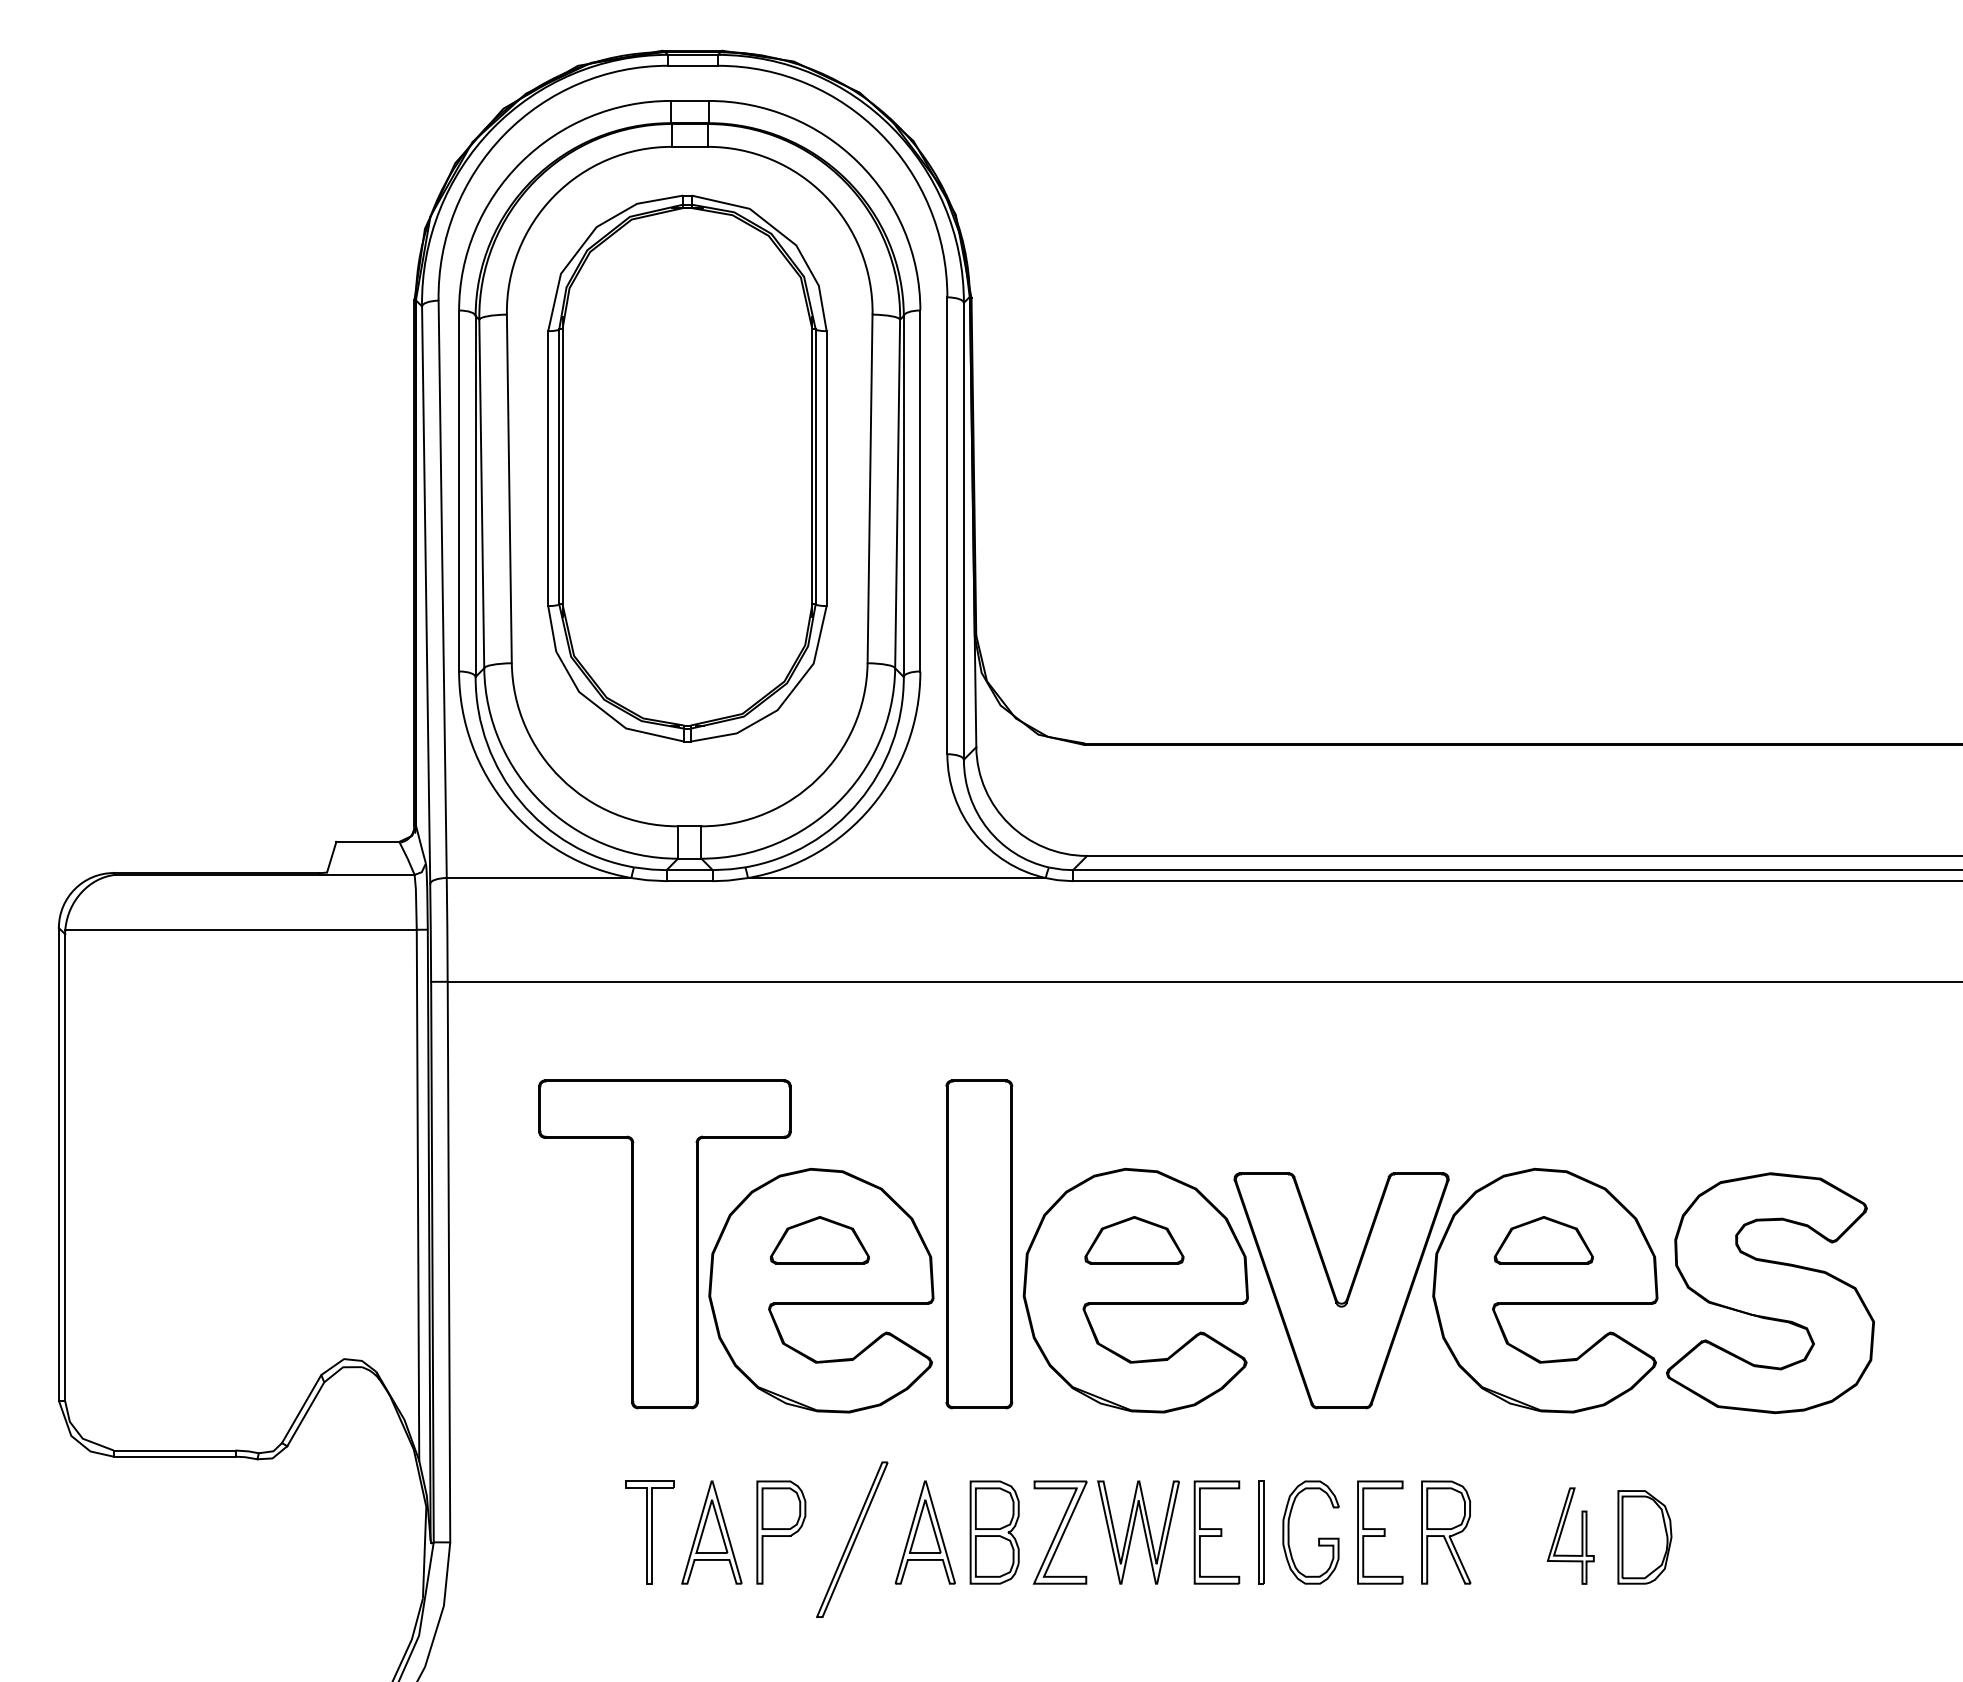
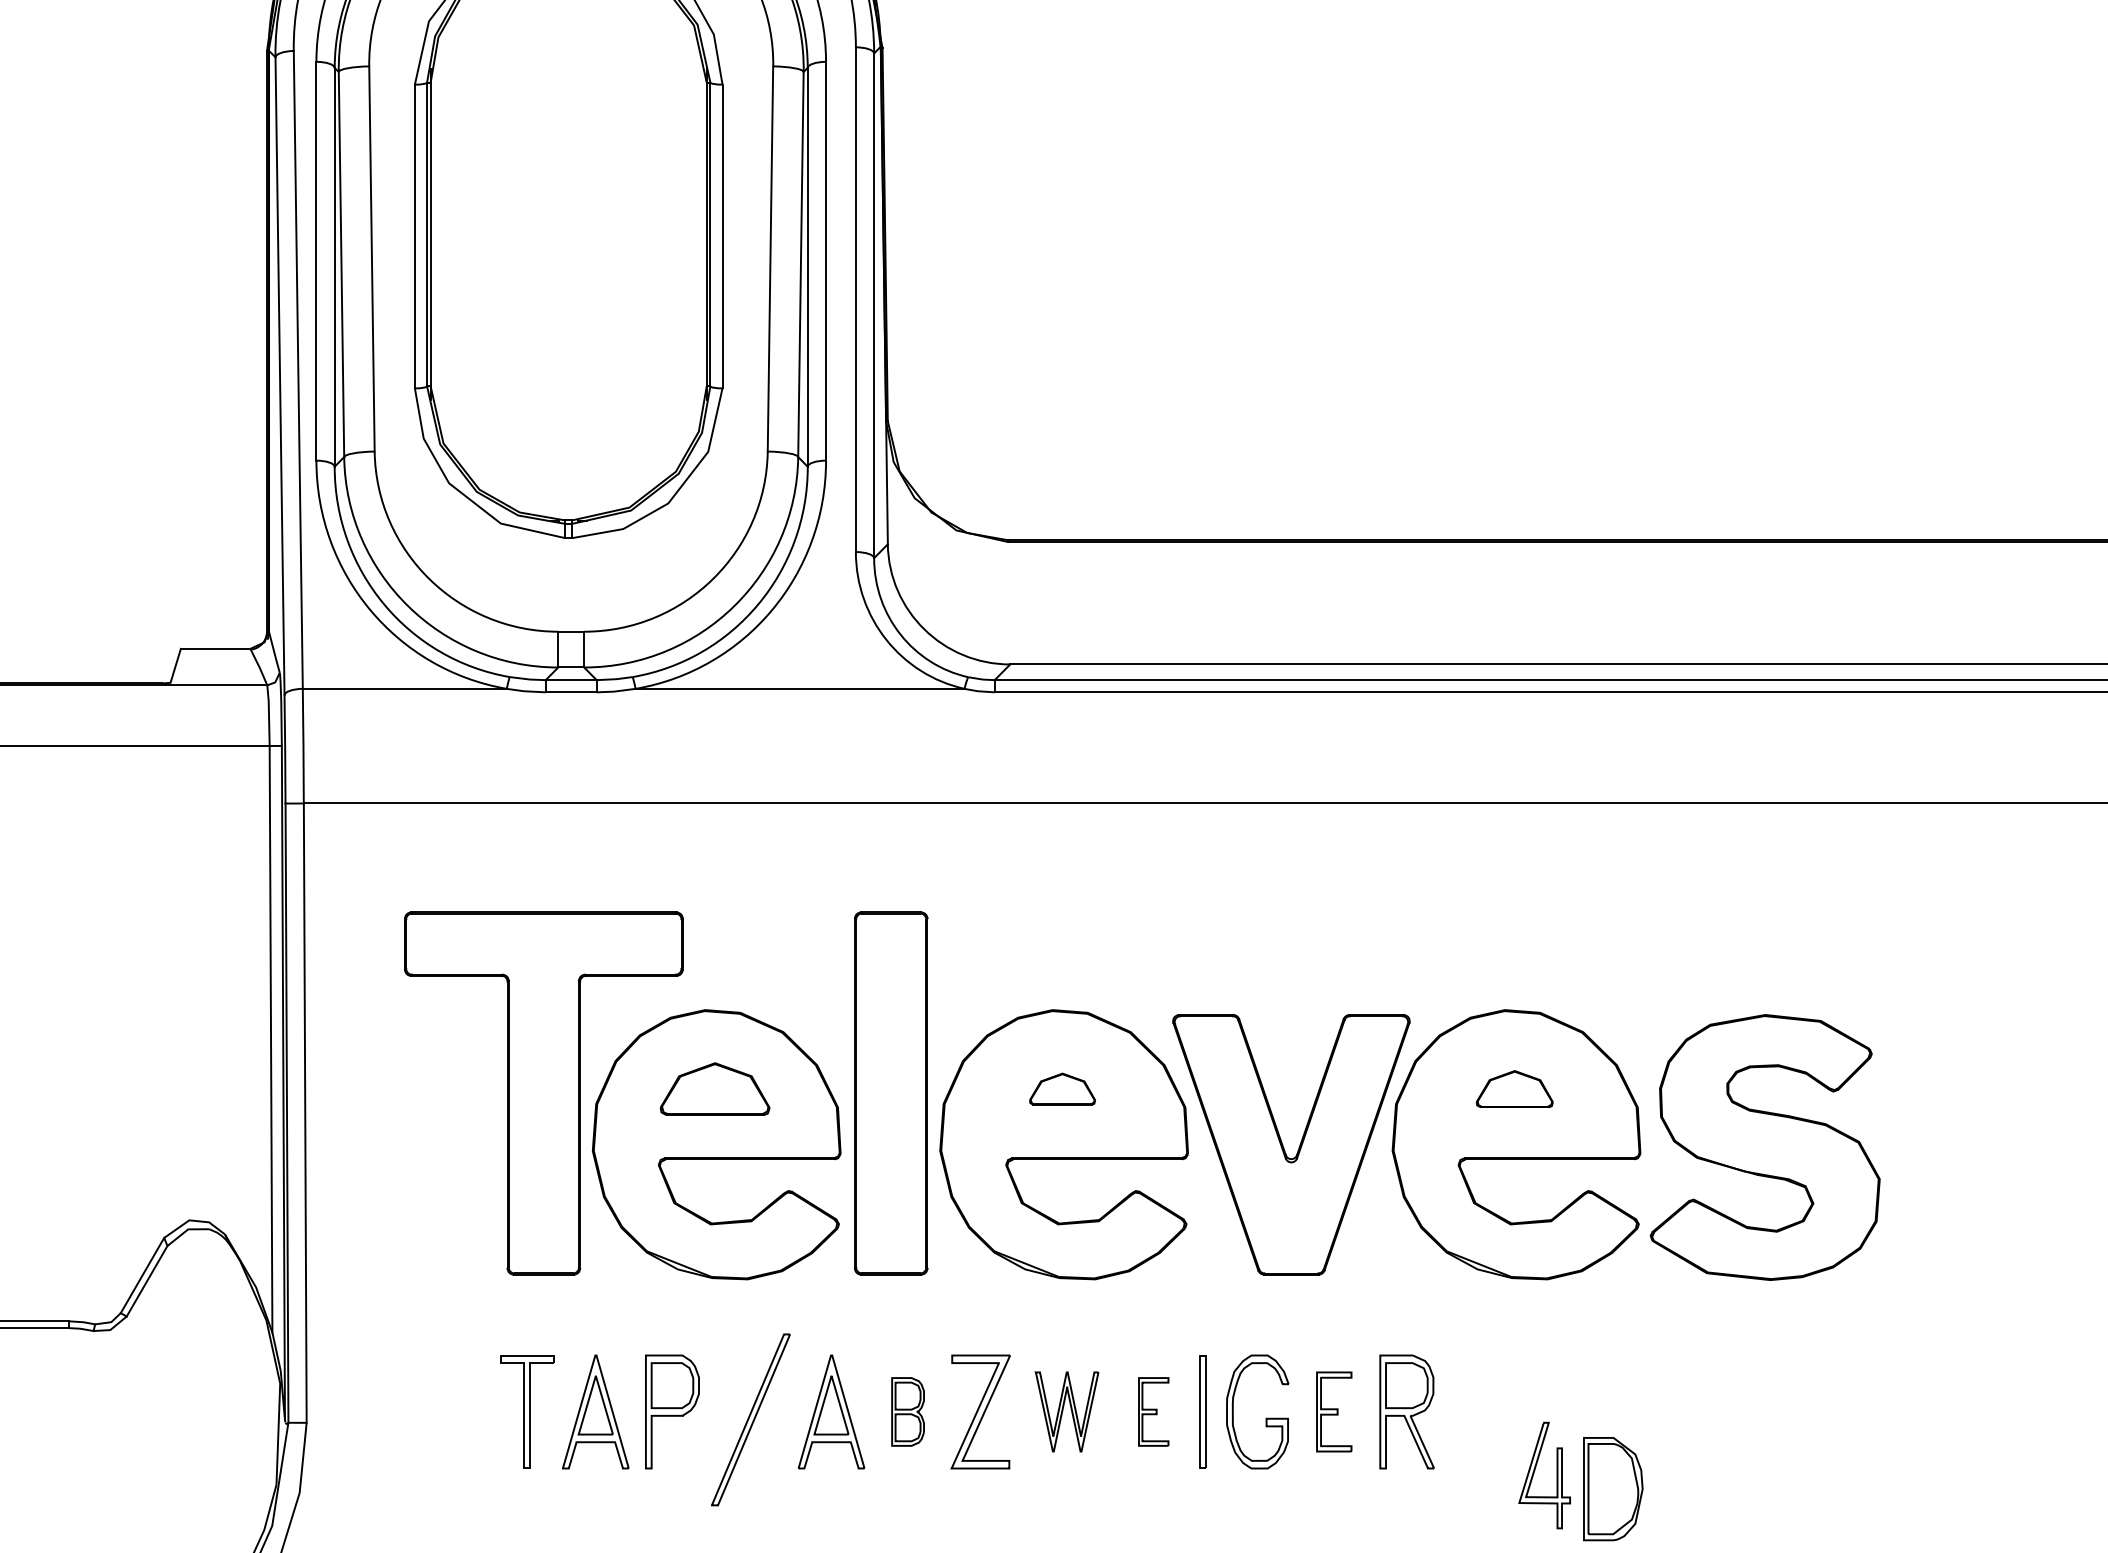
part: (1134, 1240) -> (1062, 1089), size x0.6
part: (1543, 1240) -> (1514, 1089), size x0.7
part: (994, 1532) -> (907, 1411), size x0.6
part: (1138, 1532) -> (1067, 1411), size x0.7
part: (1216, 1532) -> (1153, 1411), size x0.6
part: (1380, 1532) -> (1334, 1411), size x0.7
part: (1562, 1532) -> (1535, 1471), moved
part: (1644, 1537) -> (1612, 1489), moved

